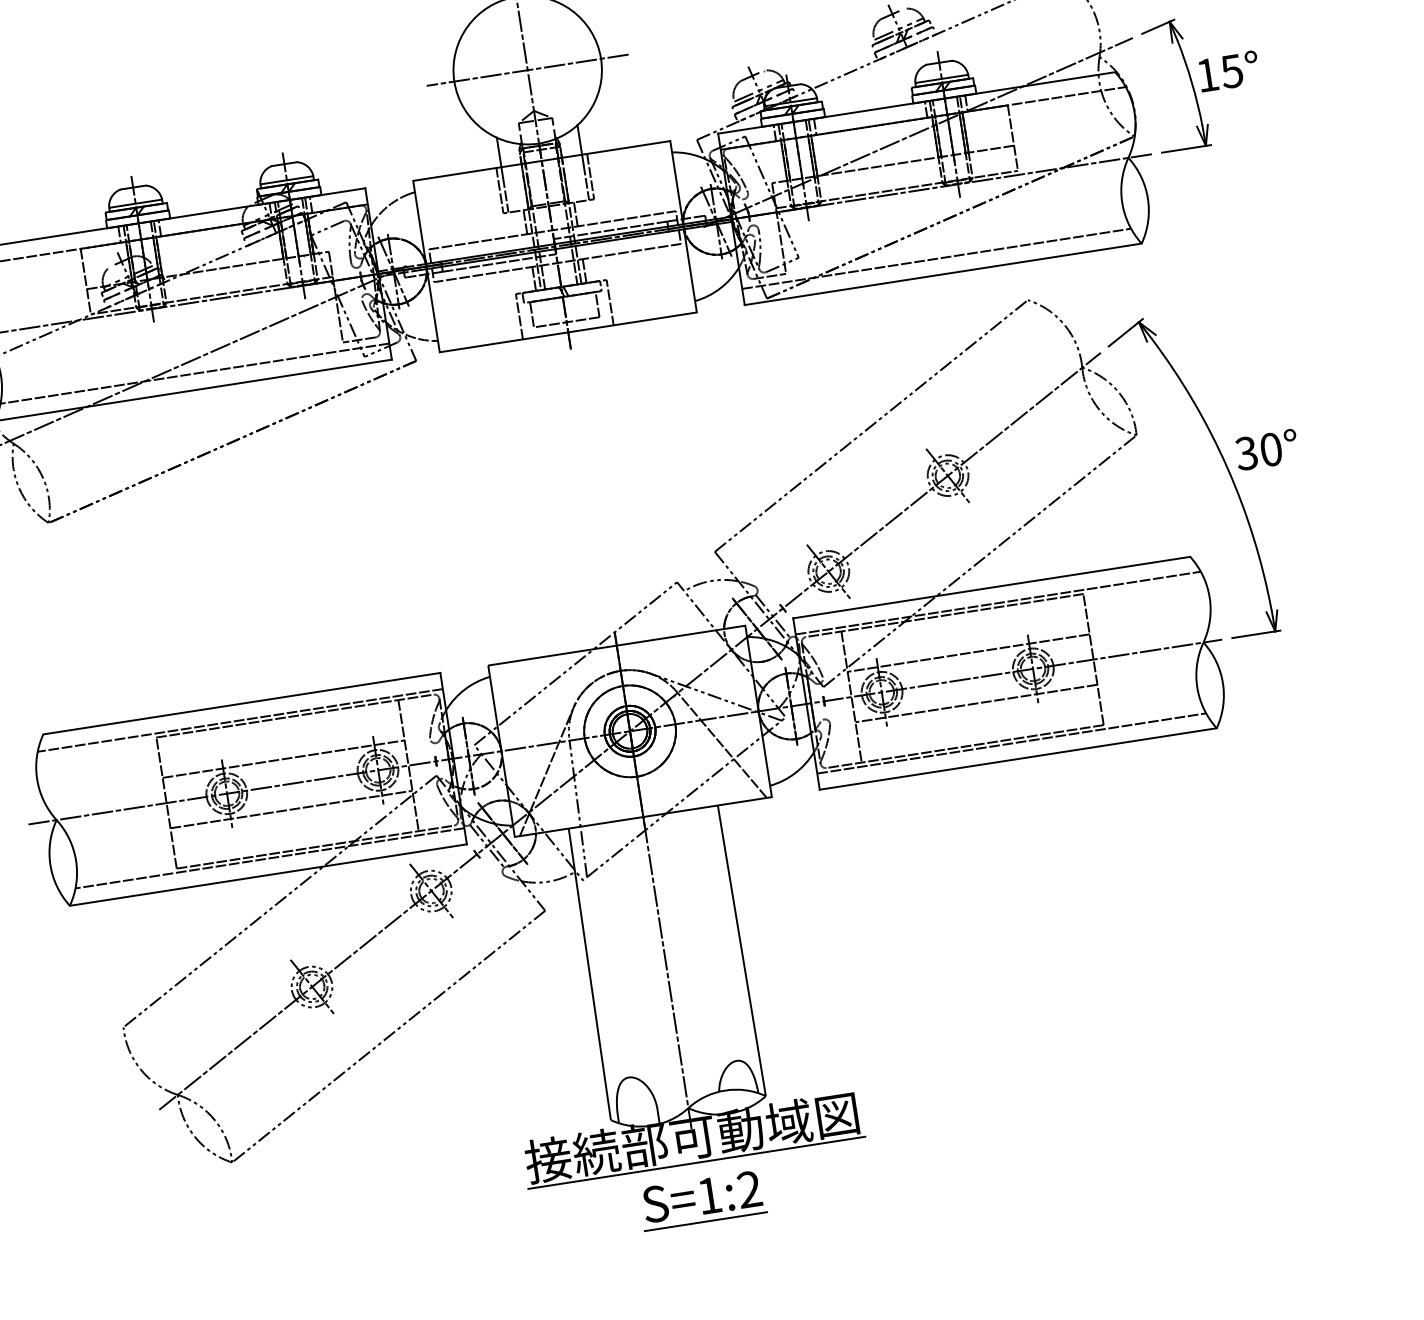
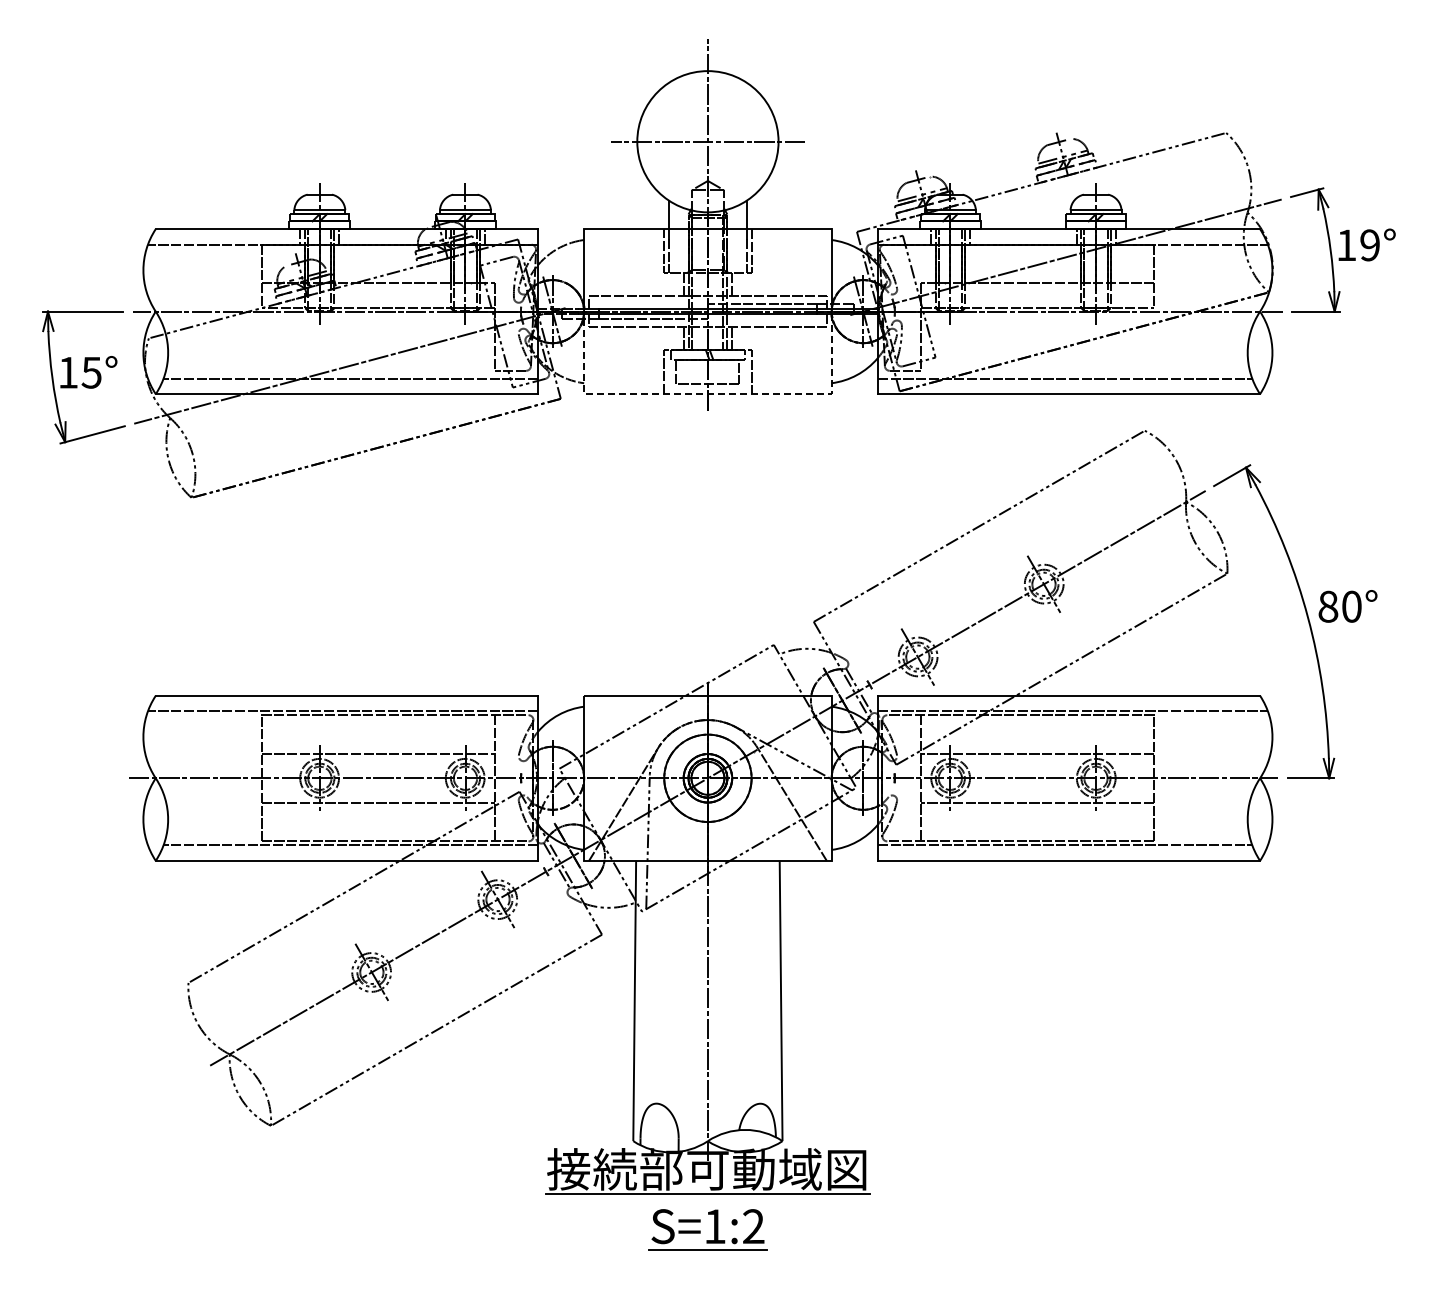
text: (1231, 71) -> (1369, 245), 15° -> 19°
line: (567, 332) -> (707, 394), solid -> dashed
text: (1246, 453) -> (1328, 606), 30° -> 80°

